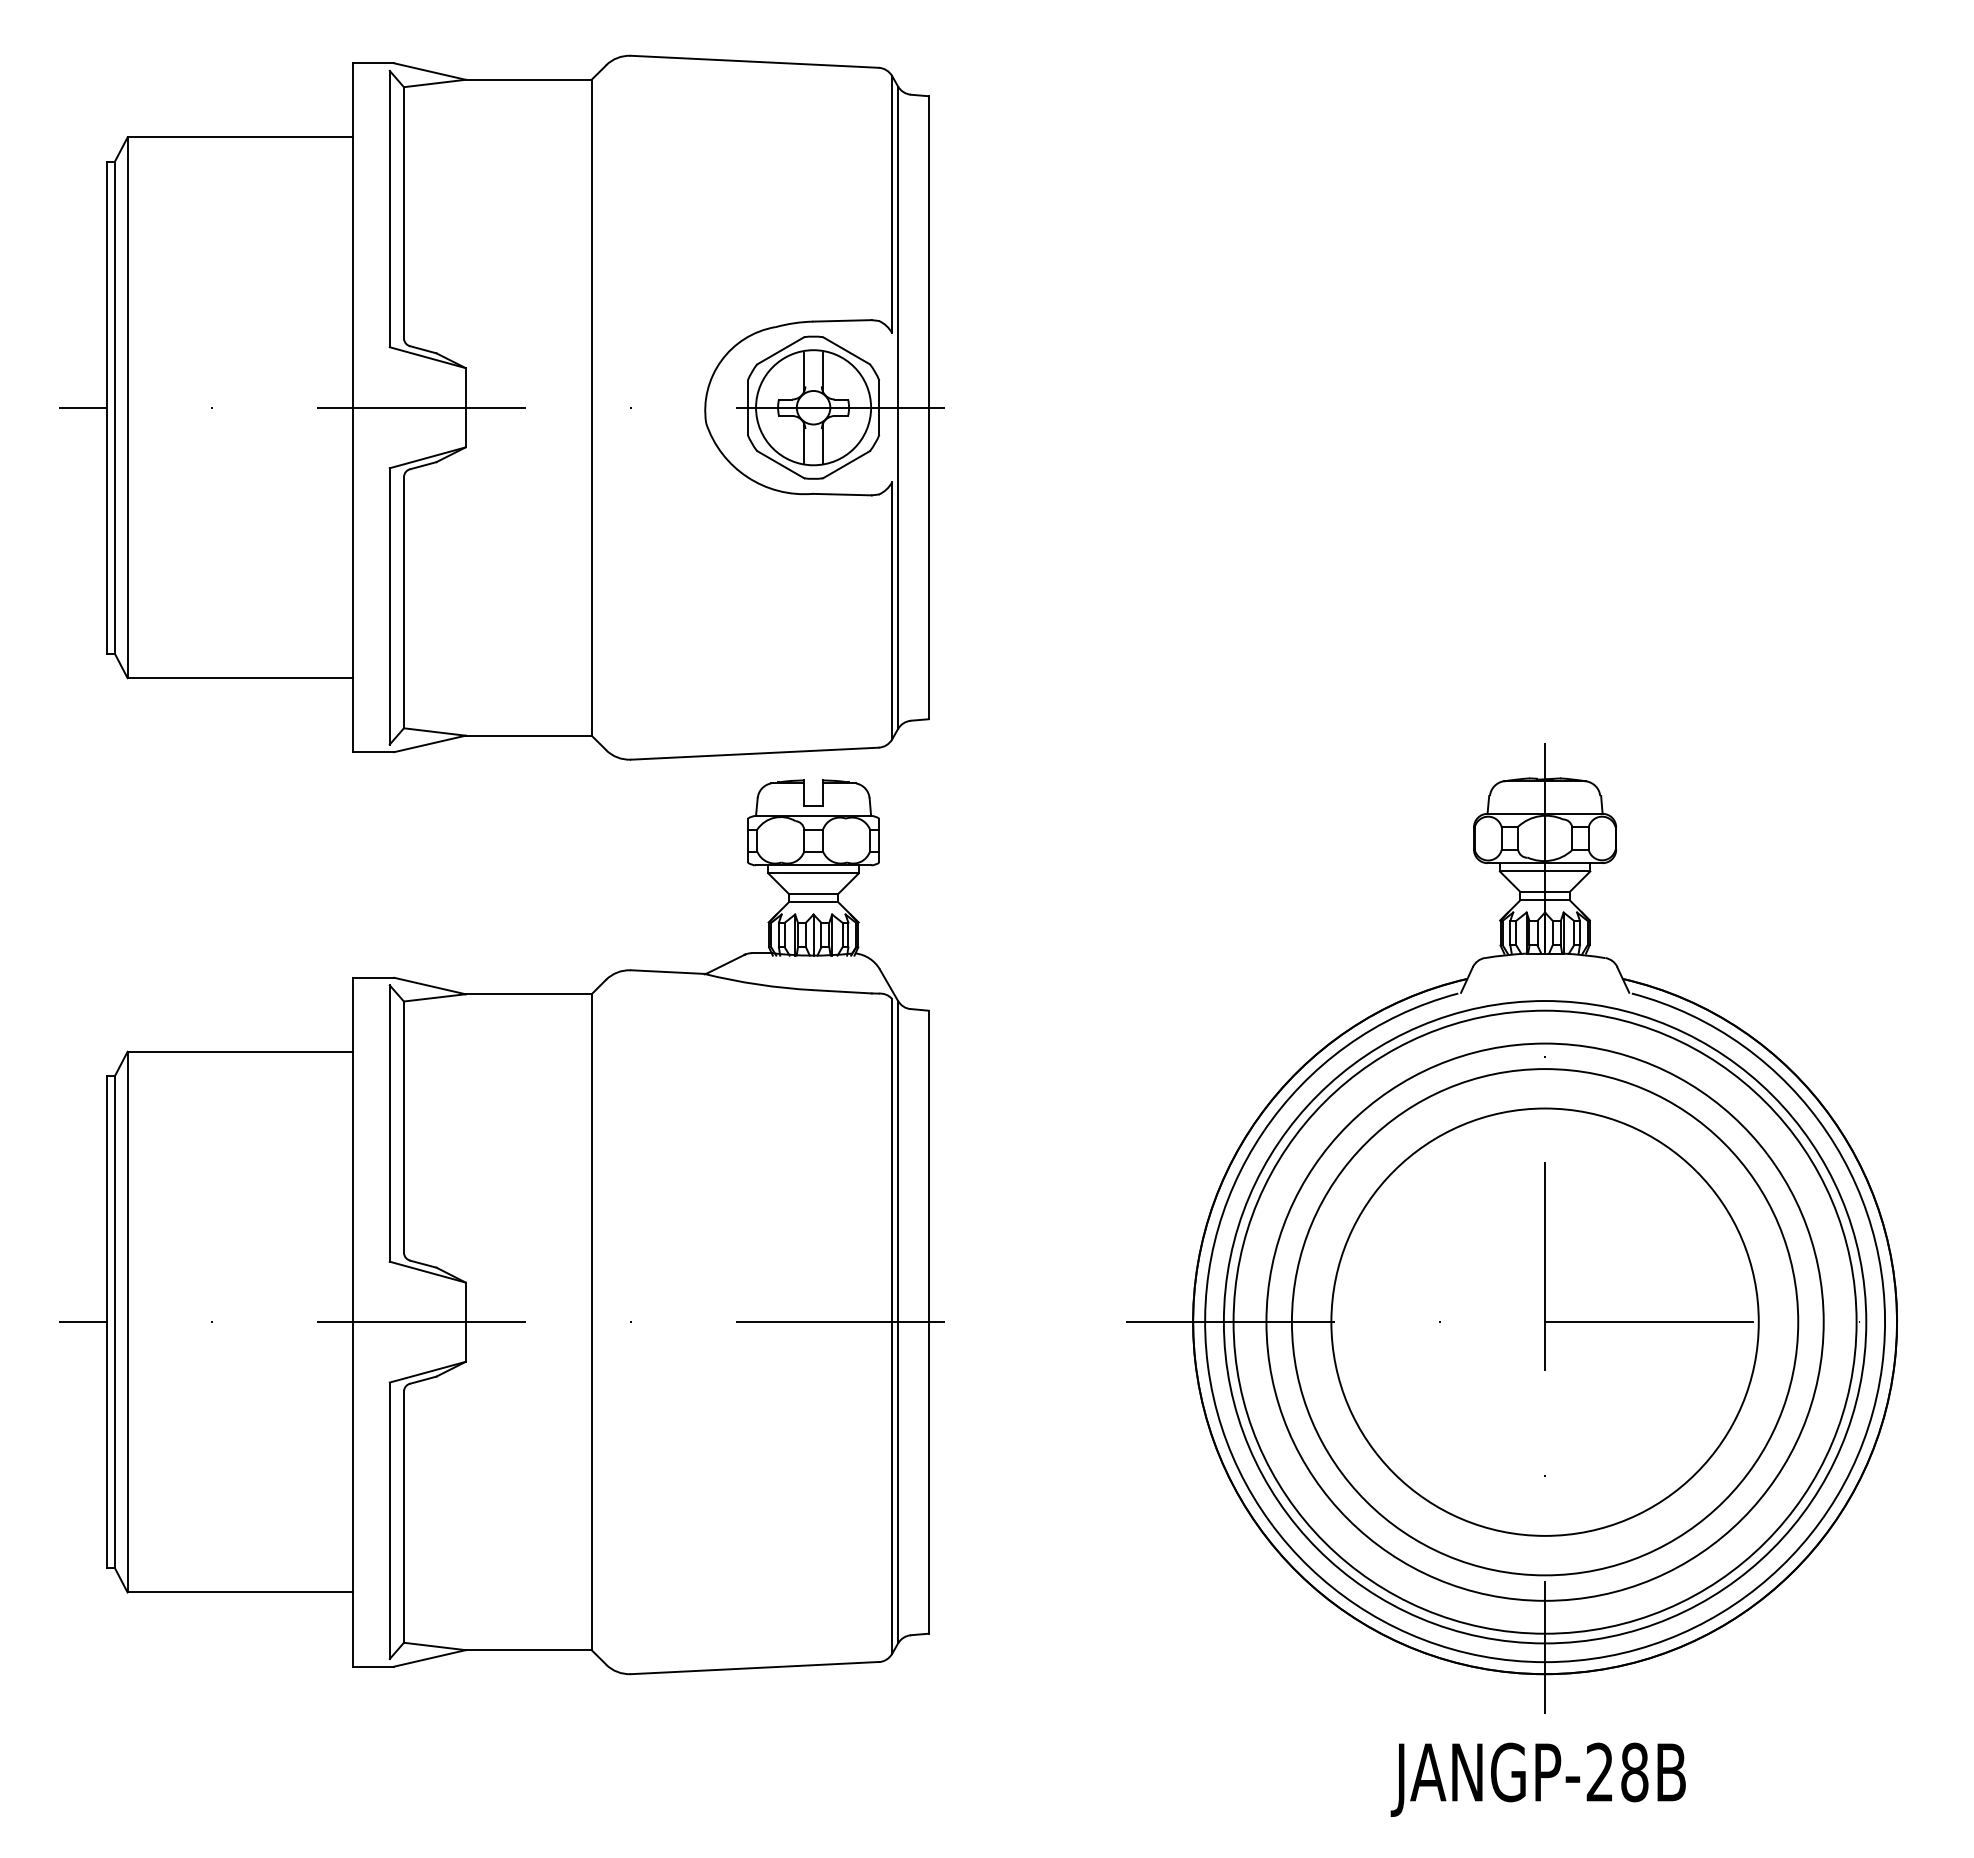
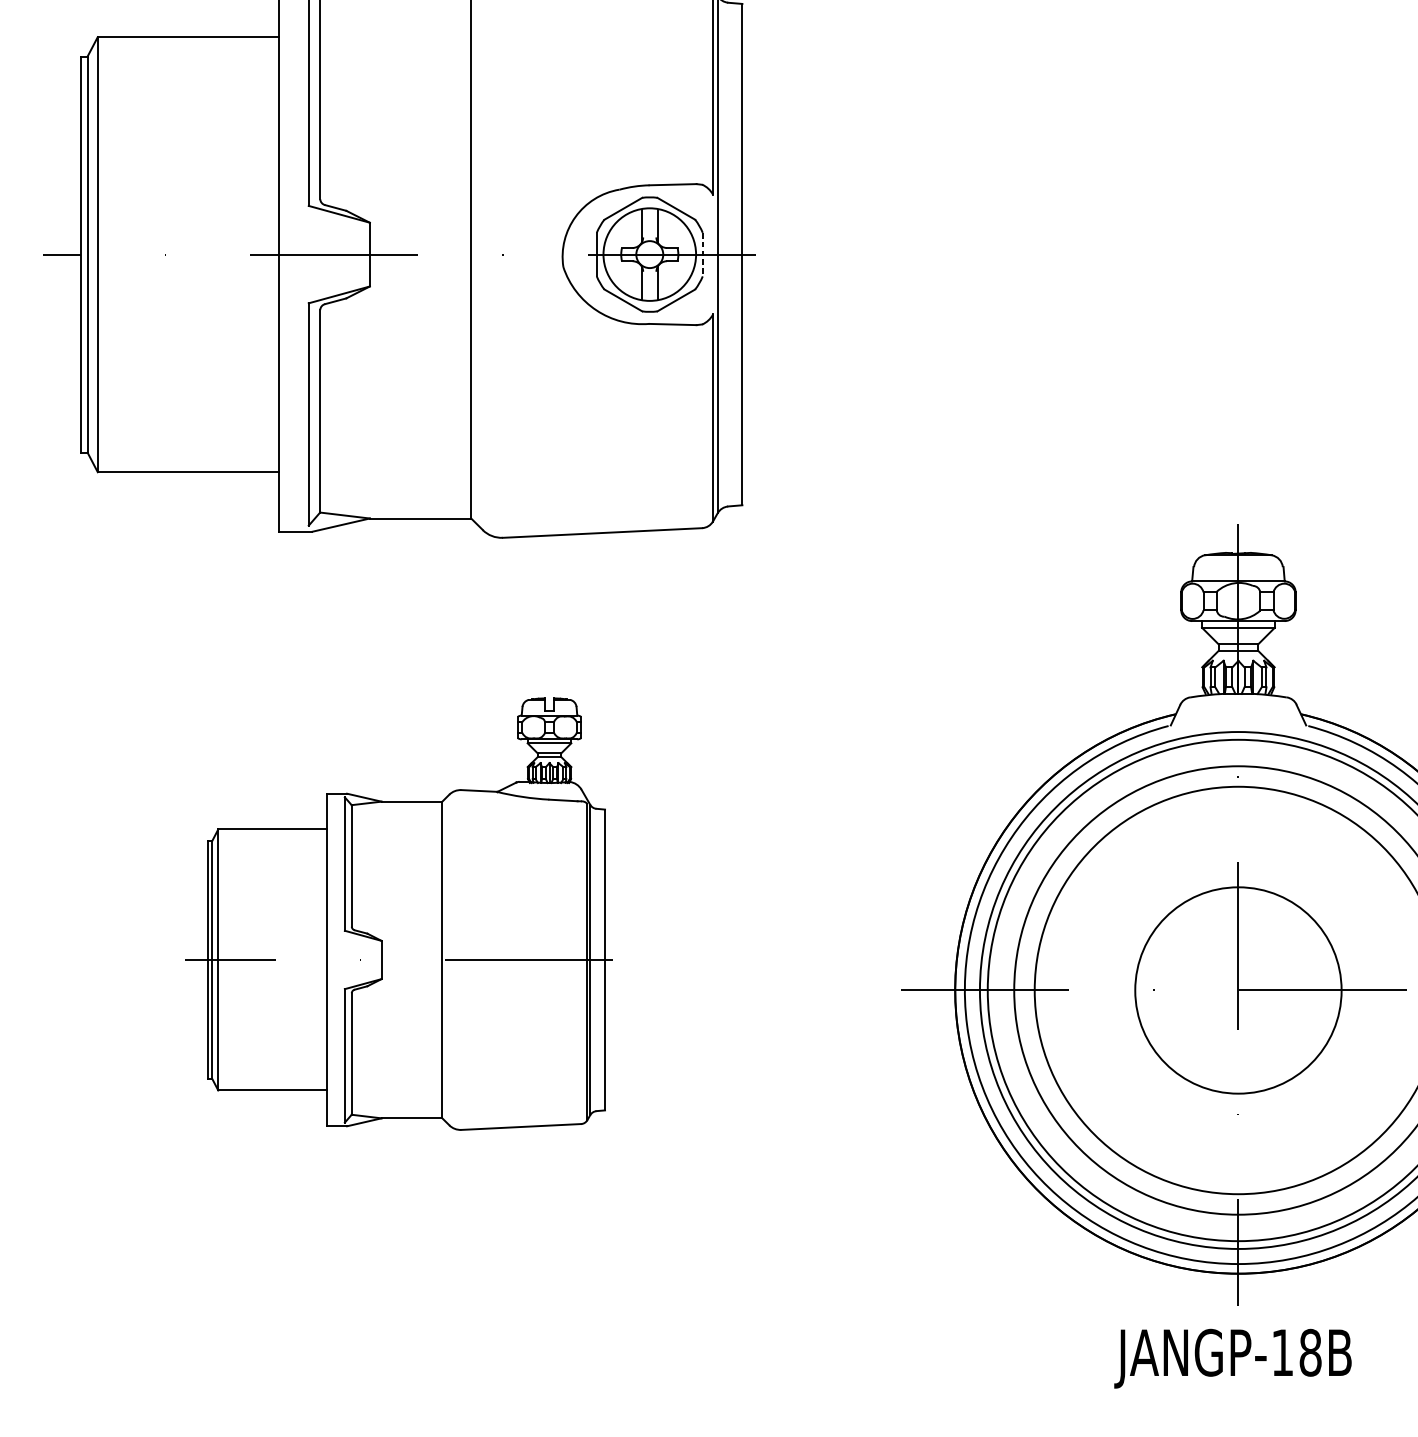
line: (879, 407) -> (702, 254), solid -> dashed
part: (501, 1227) -> (398, 914), size x0.6
circle: (1544, 1321) -> (1237, 989), size x0.6
text: (1599, 1771) -> (1282, 1352), JANGP-28B -> JANGP-18B

